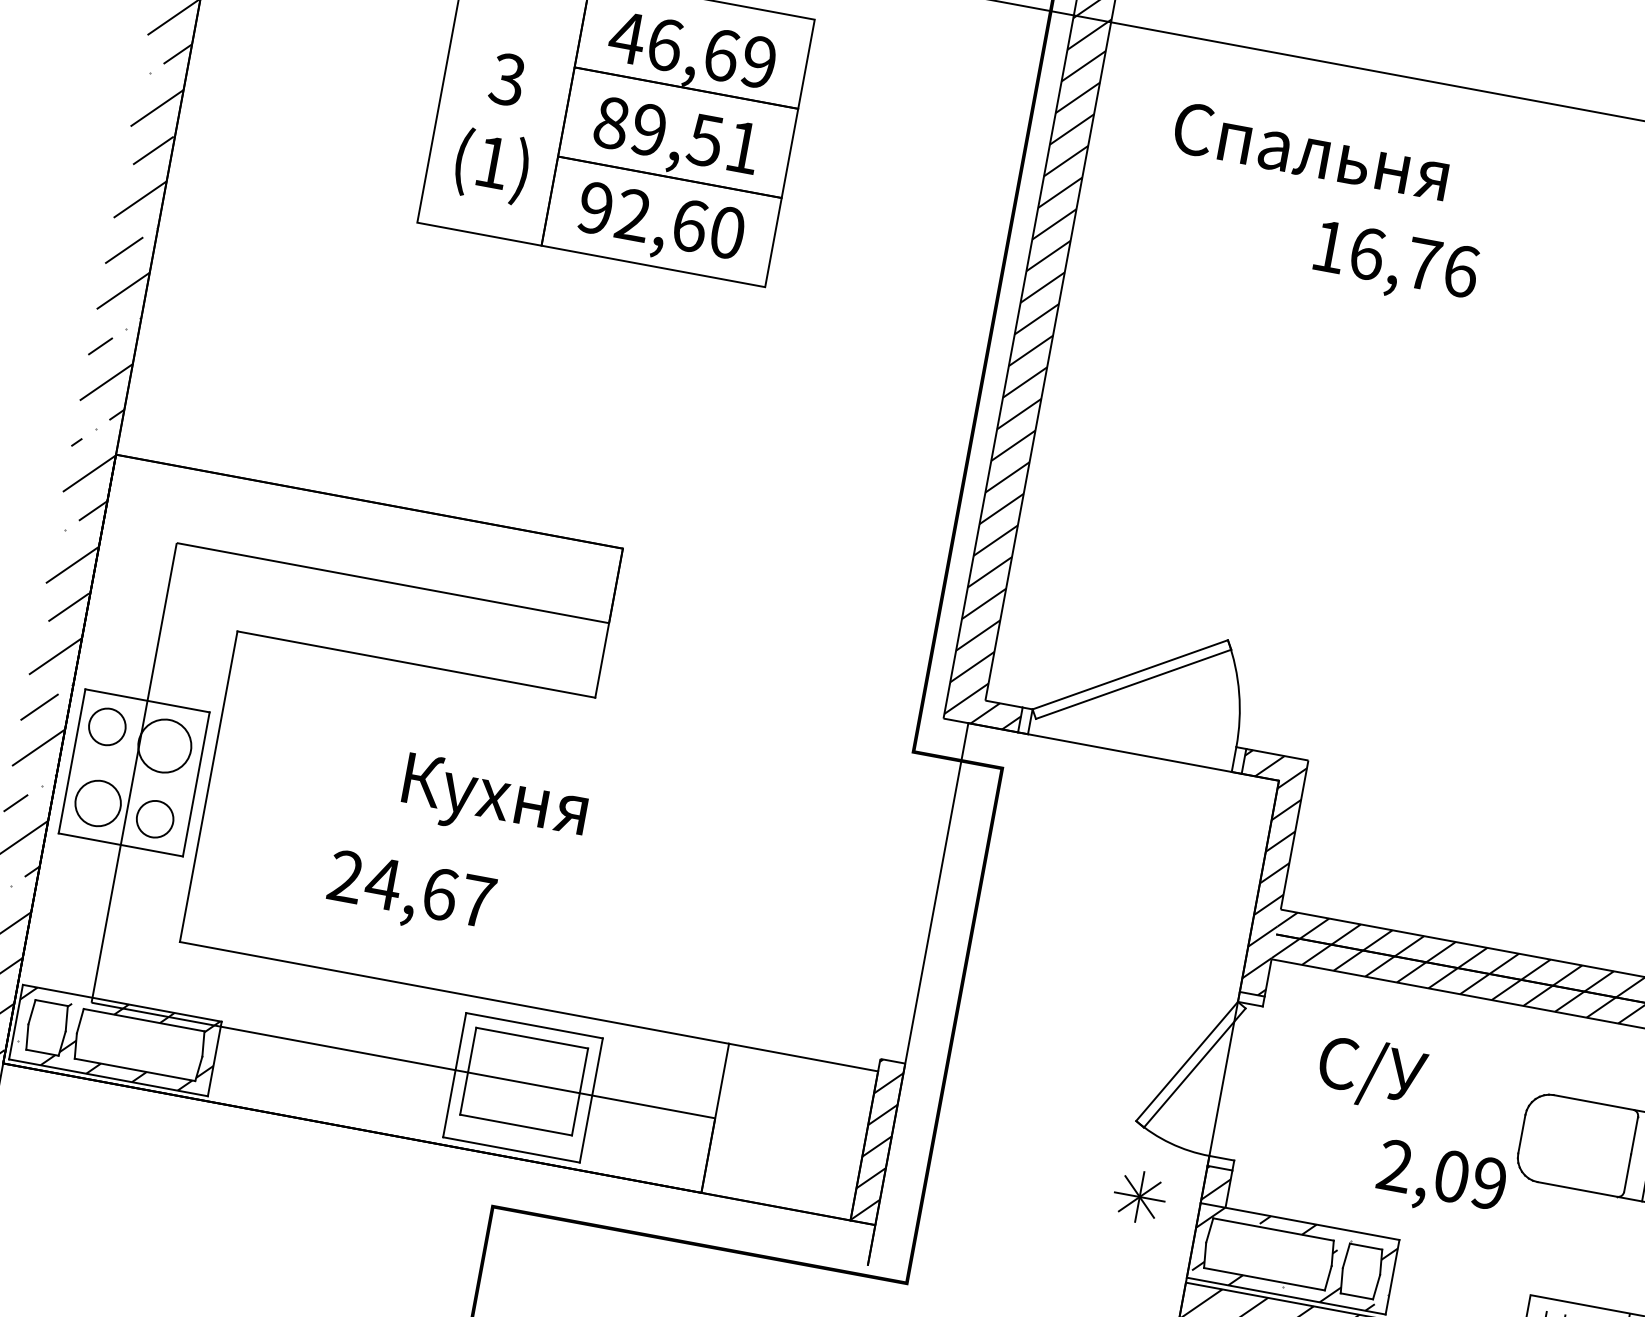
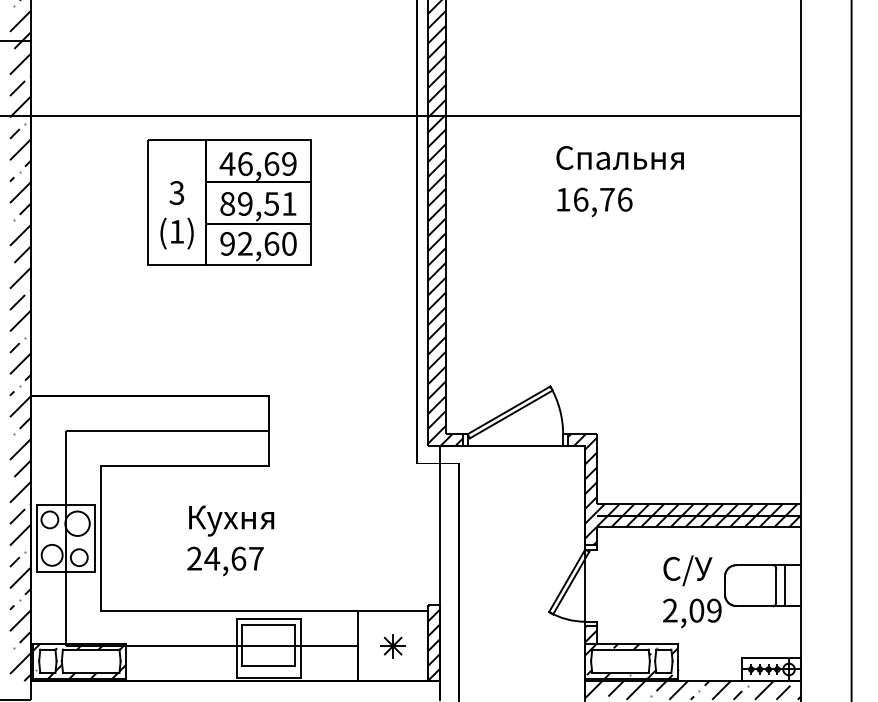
text: (1310, 150) -> (619, 157), moved
text: (410, 894) -> (225, 561), moved
text: (1371, 1072) -> (687, 570), moved
part: (1138, 1197) -> (392, 646), moved

